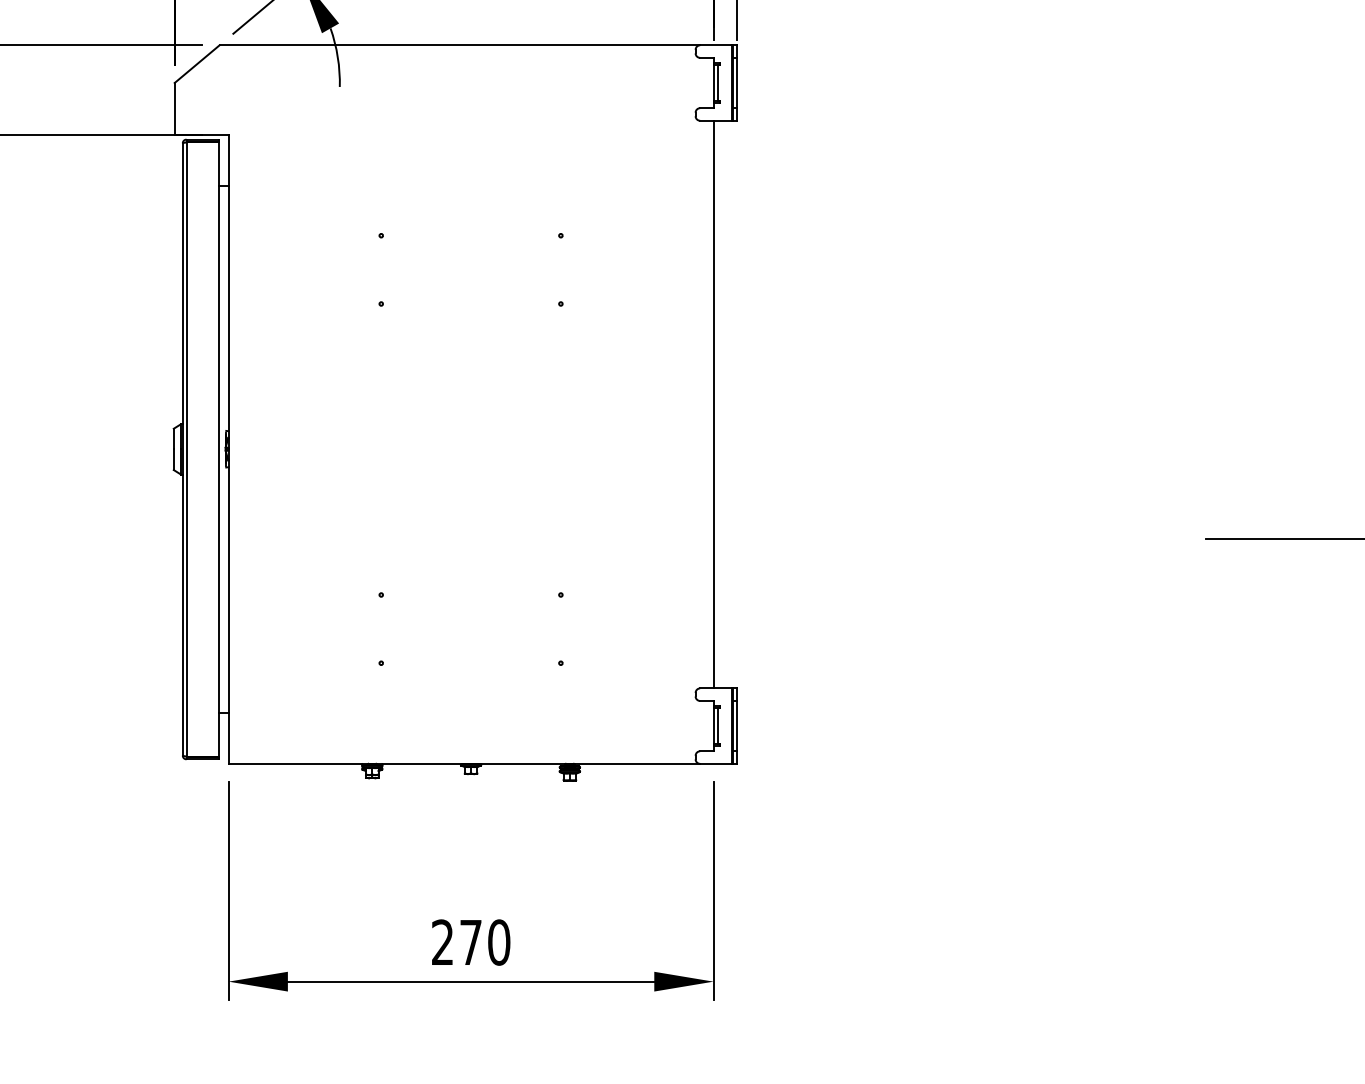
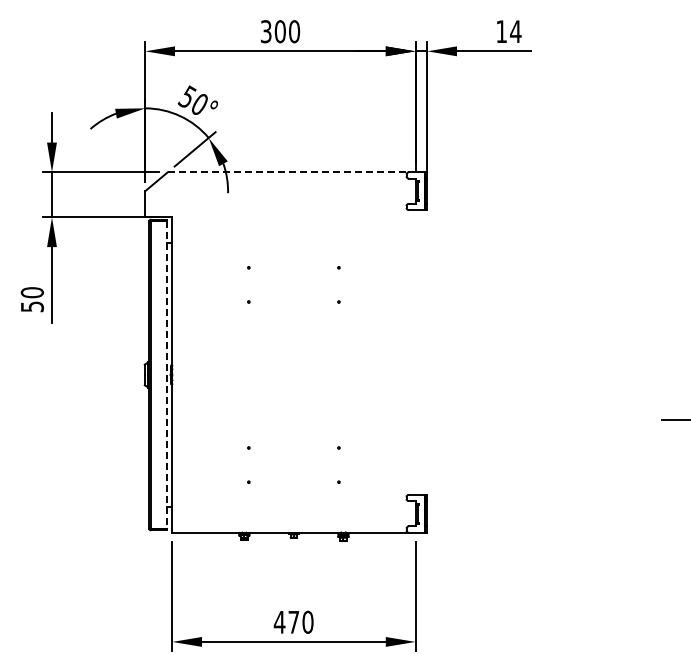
line: (460, 45) -> (288, 172), solid -> dashed
line: (713, 404) -> (415, 352), removed
line: (219, 450) -> (167, 375), solid -> dashed
text: (442, 940) -> (279, 621), 270 -> 470

